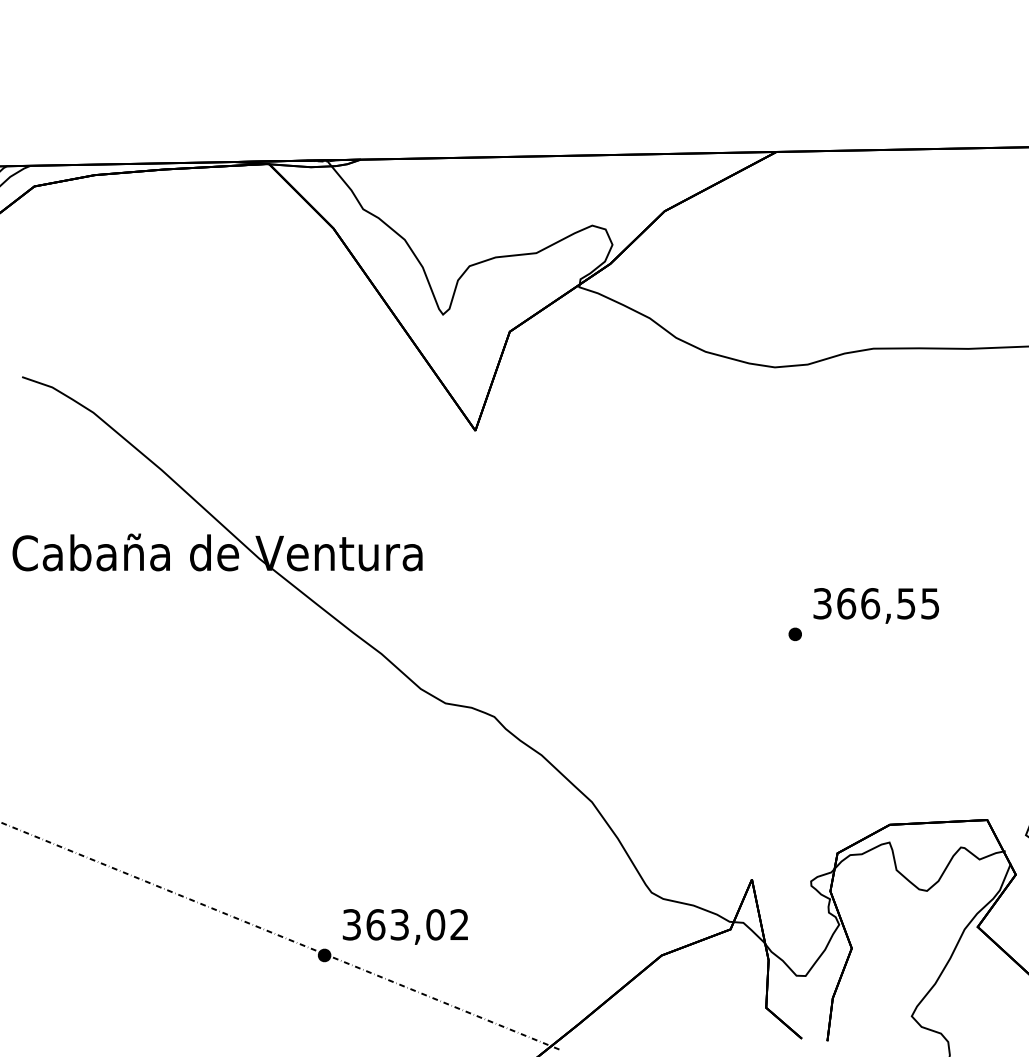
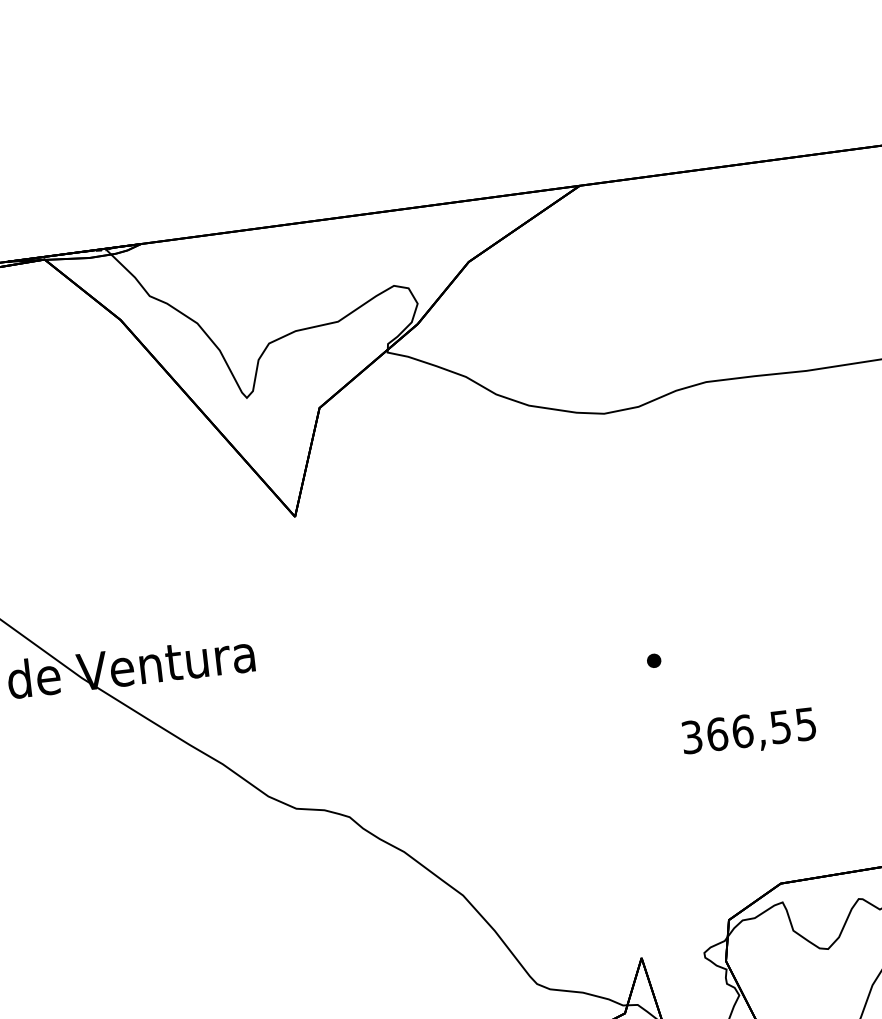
text: (875, 605) -> (748, 732), moved
part: (794, 633) -> (653, 660), moved

